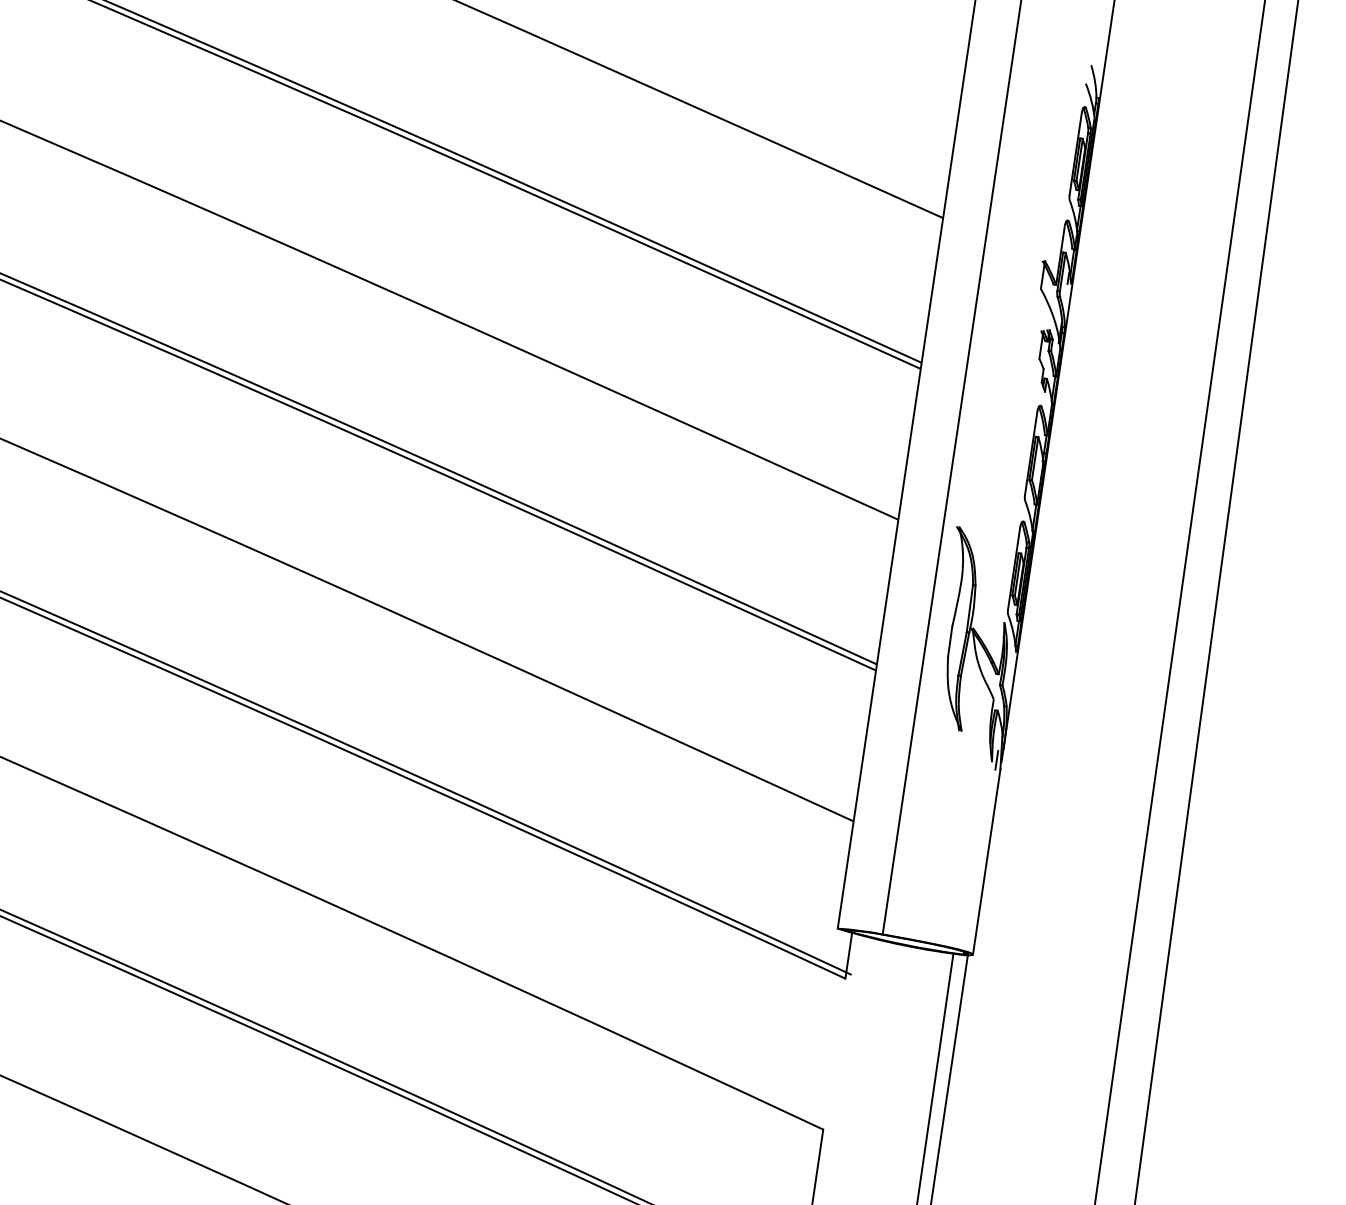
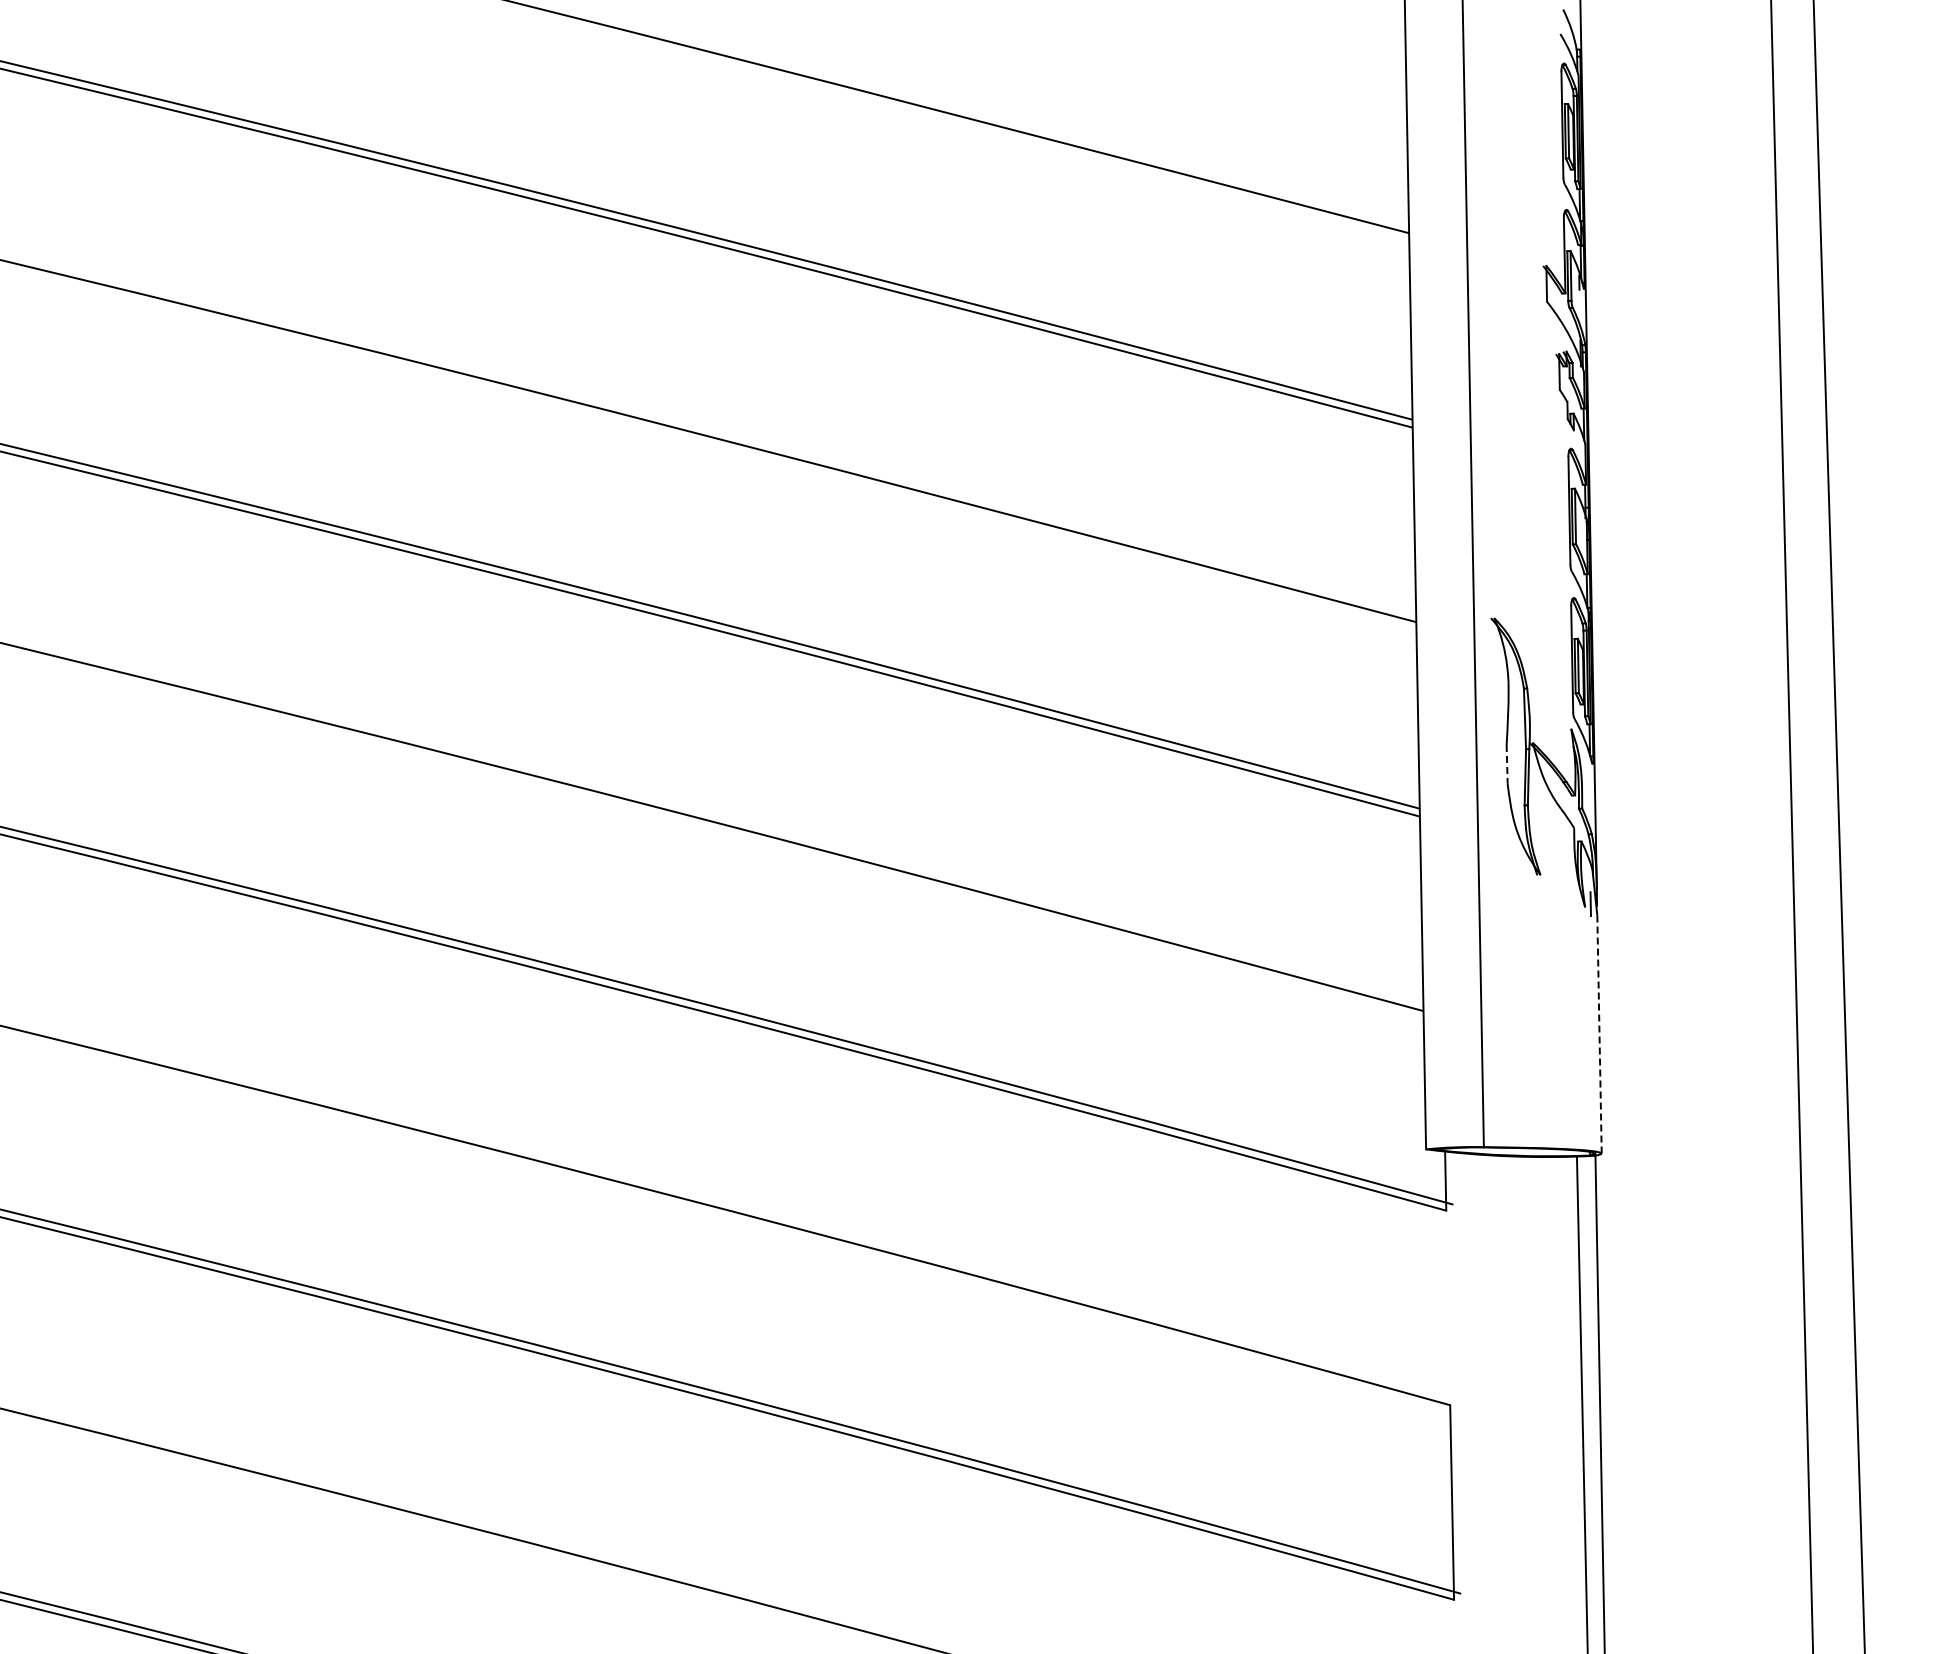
line: (950, 641) -> (1507, 764), solid -> dashed
line: (986, 861) -> (1599, 1033), solid -> dashed

